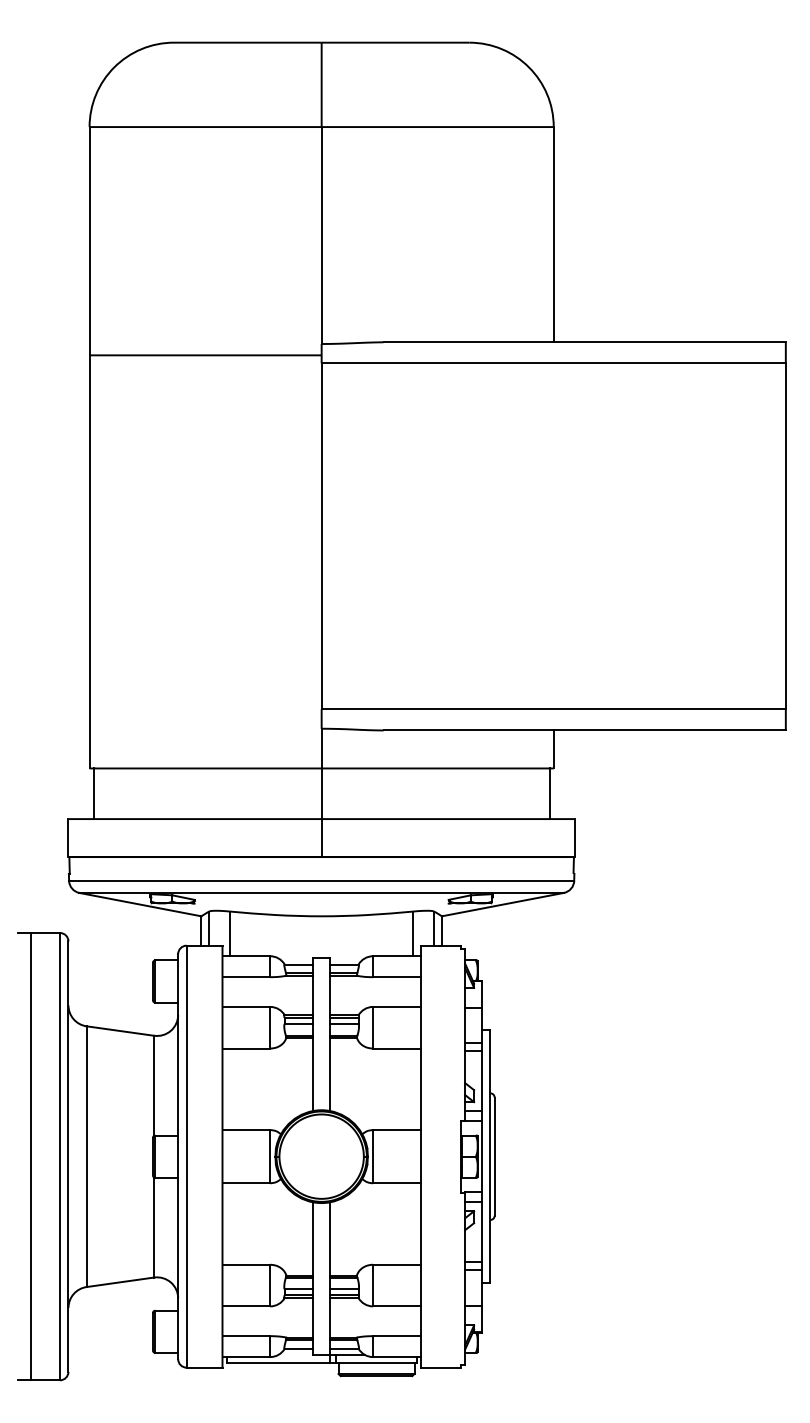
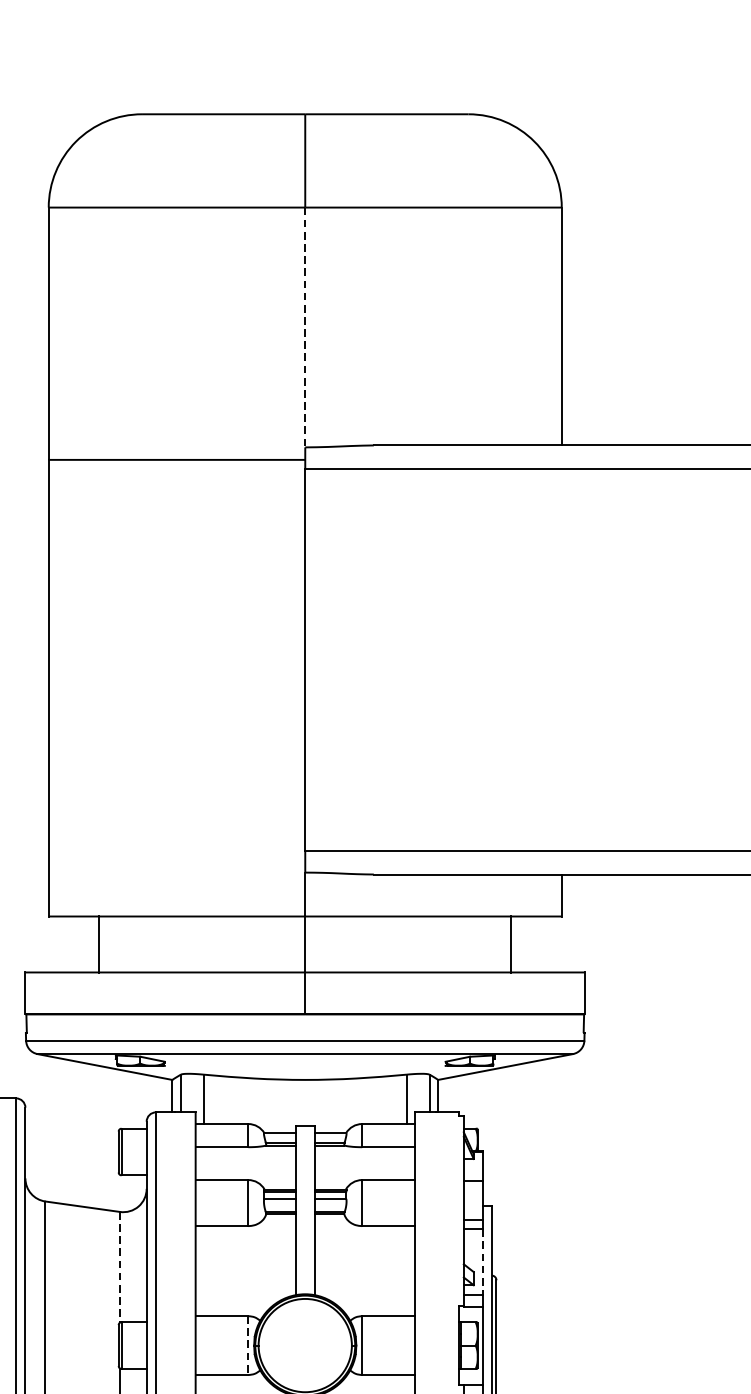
line: (321, 236) -> (305, 328), solid -> dashed
line: (93, 793) -> (98, 944), moved
line: (549, 793) -> (510, 944), moved
line: (482, 1081) -> (483, 1262), solid -> dashed
line: (154, 1086) -> (120, 1268), solid -> dashed
line: (270, 1156) -> (248, 1345), solid -> dashed

